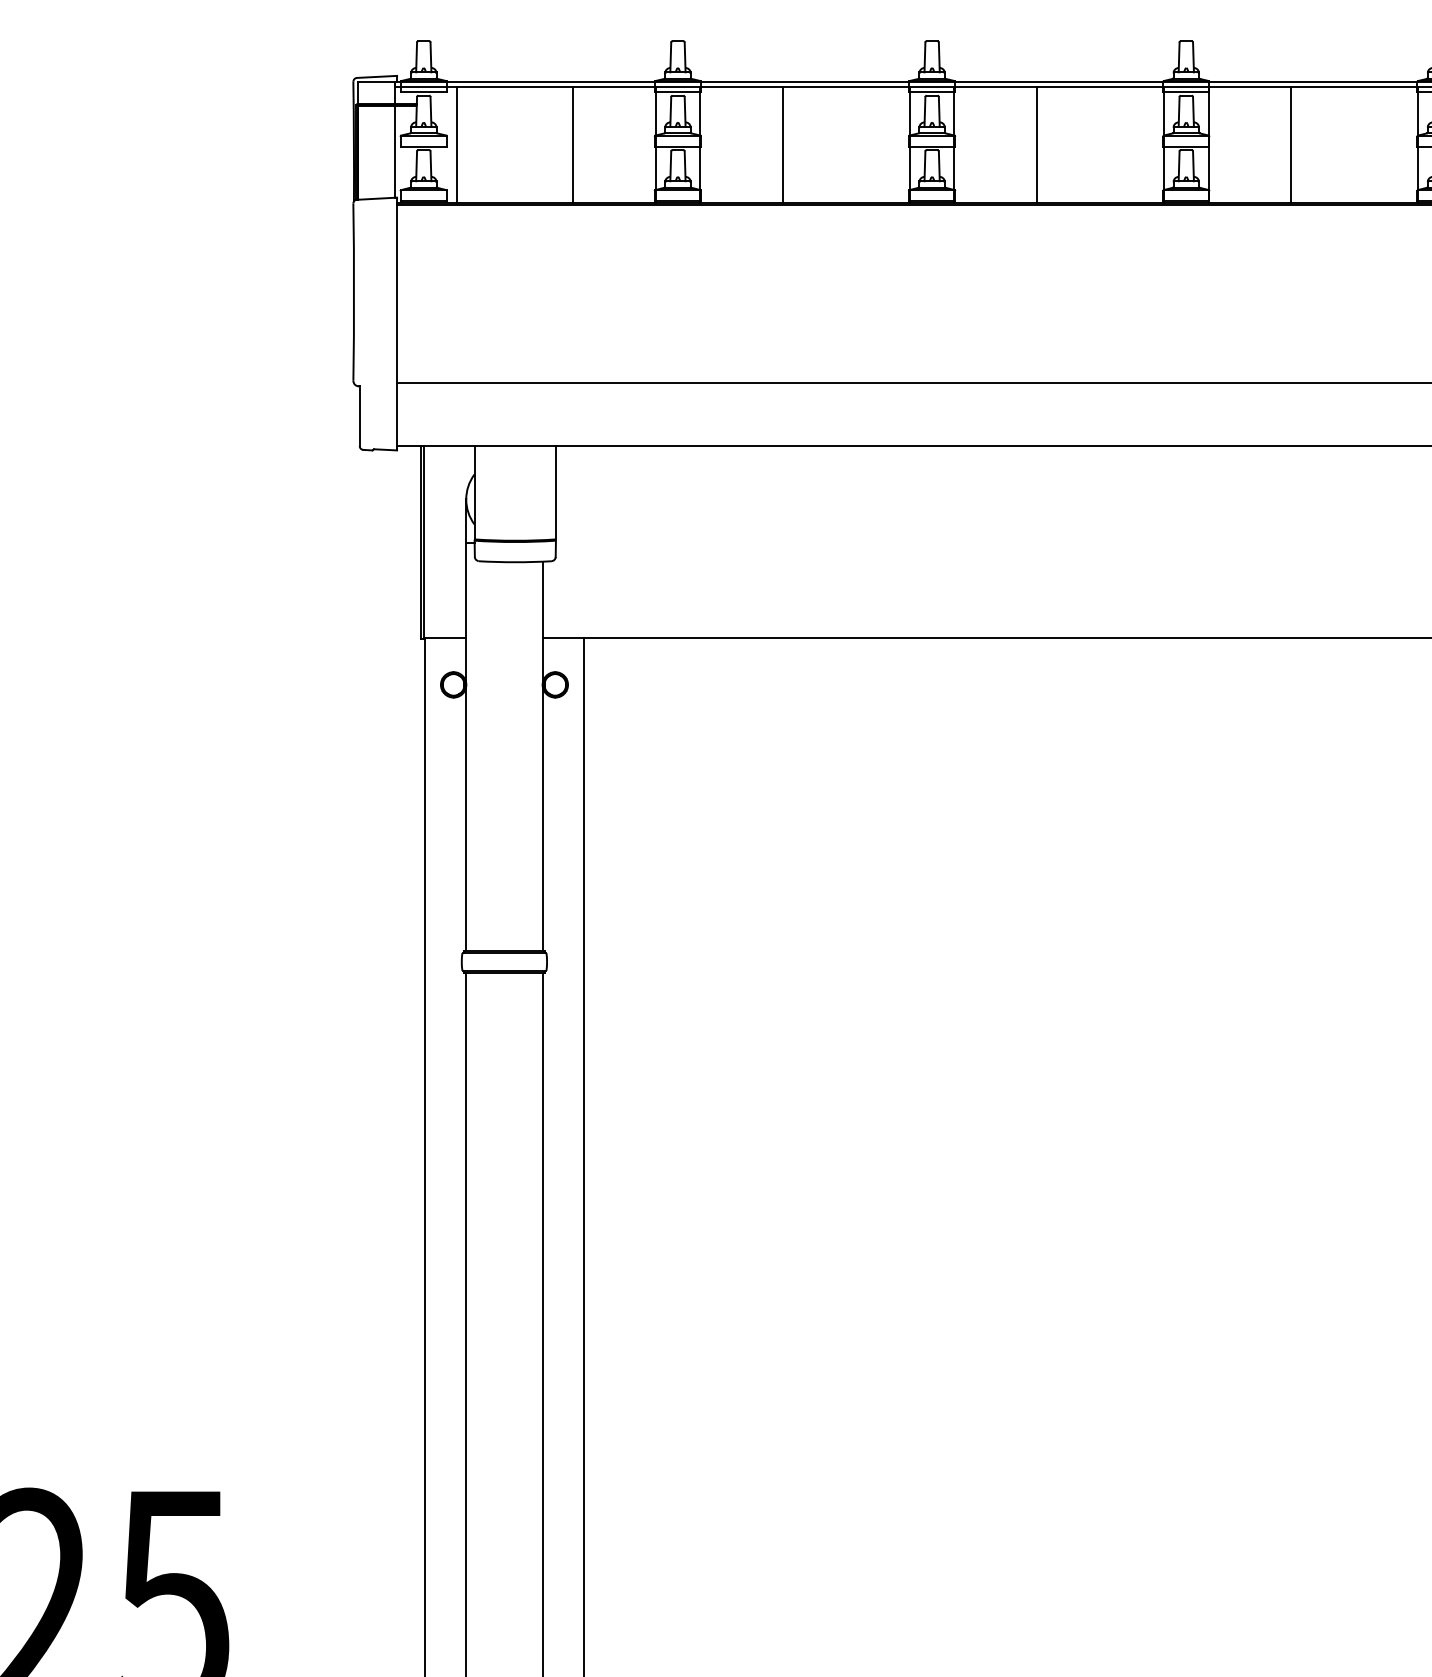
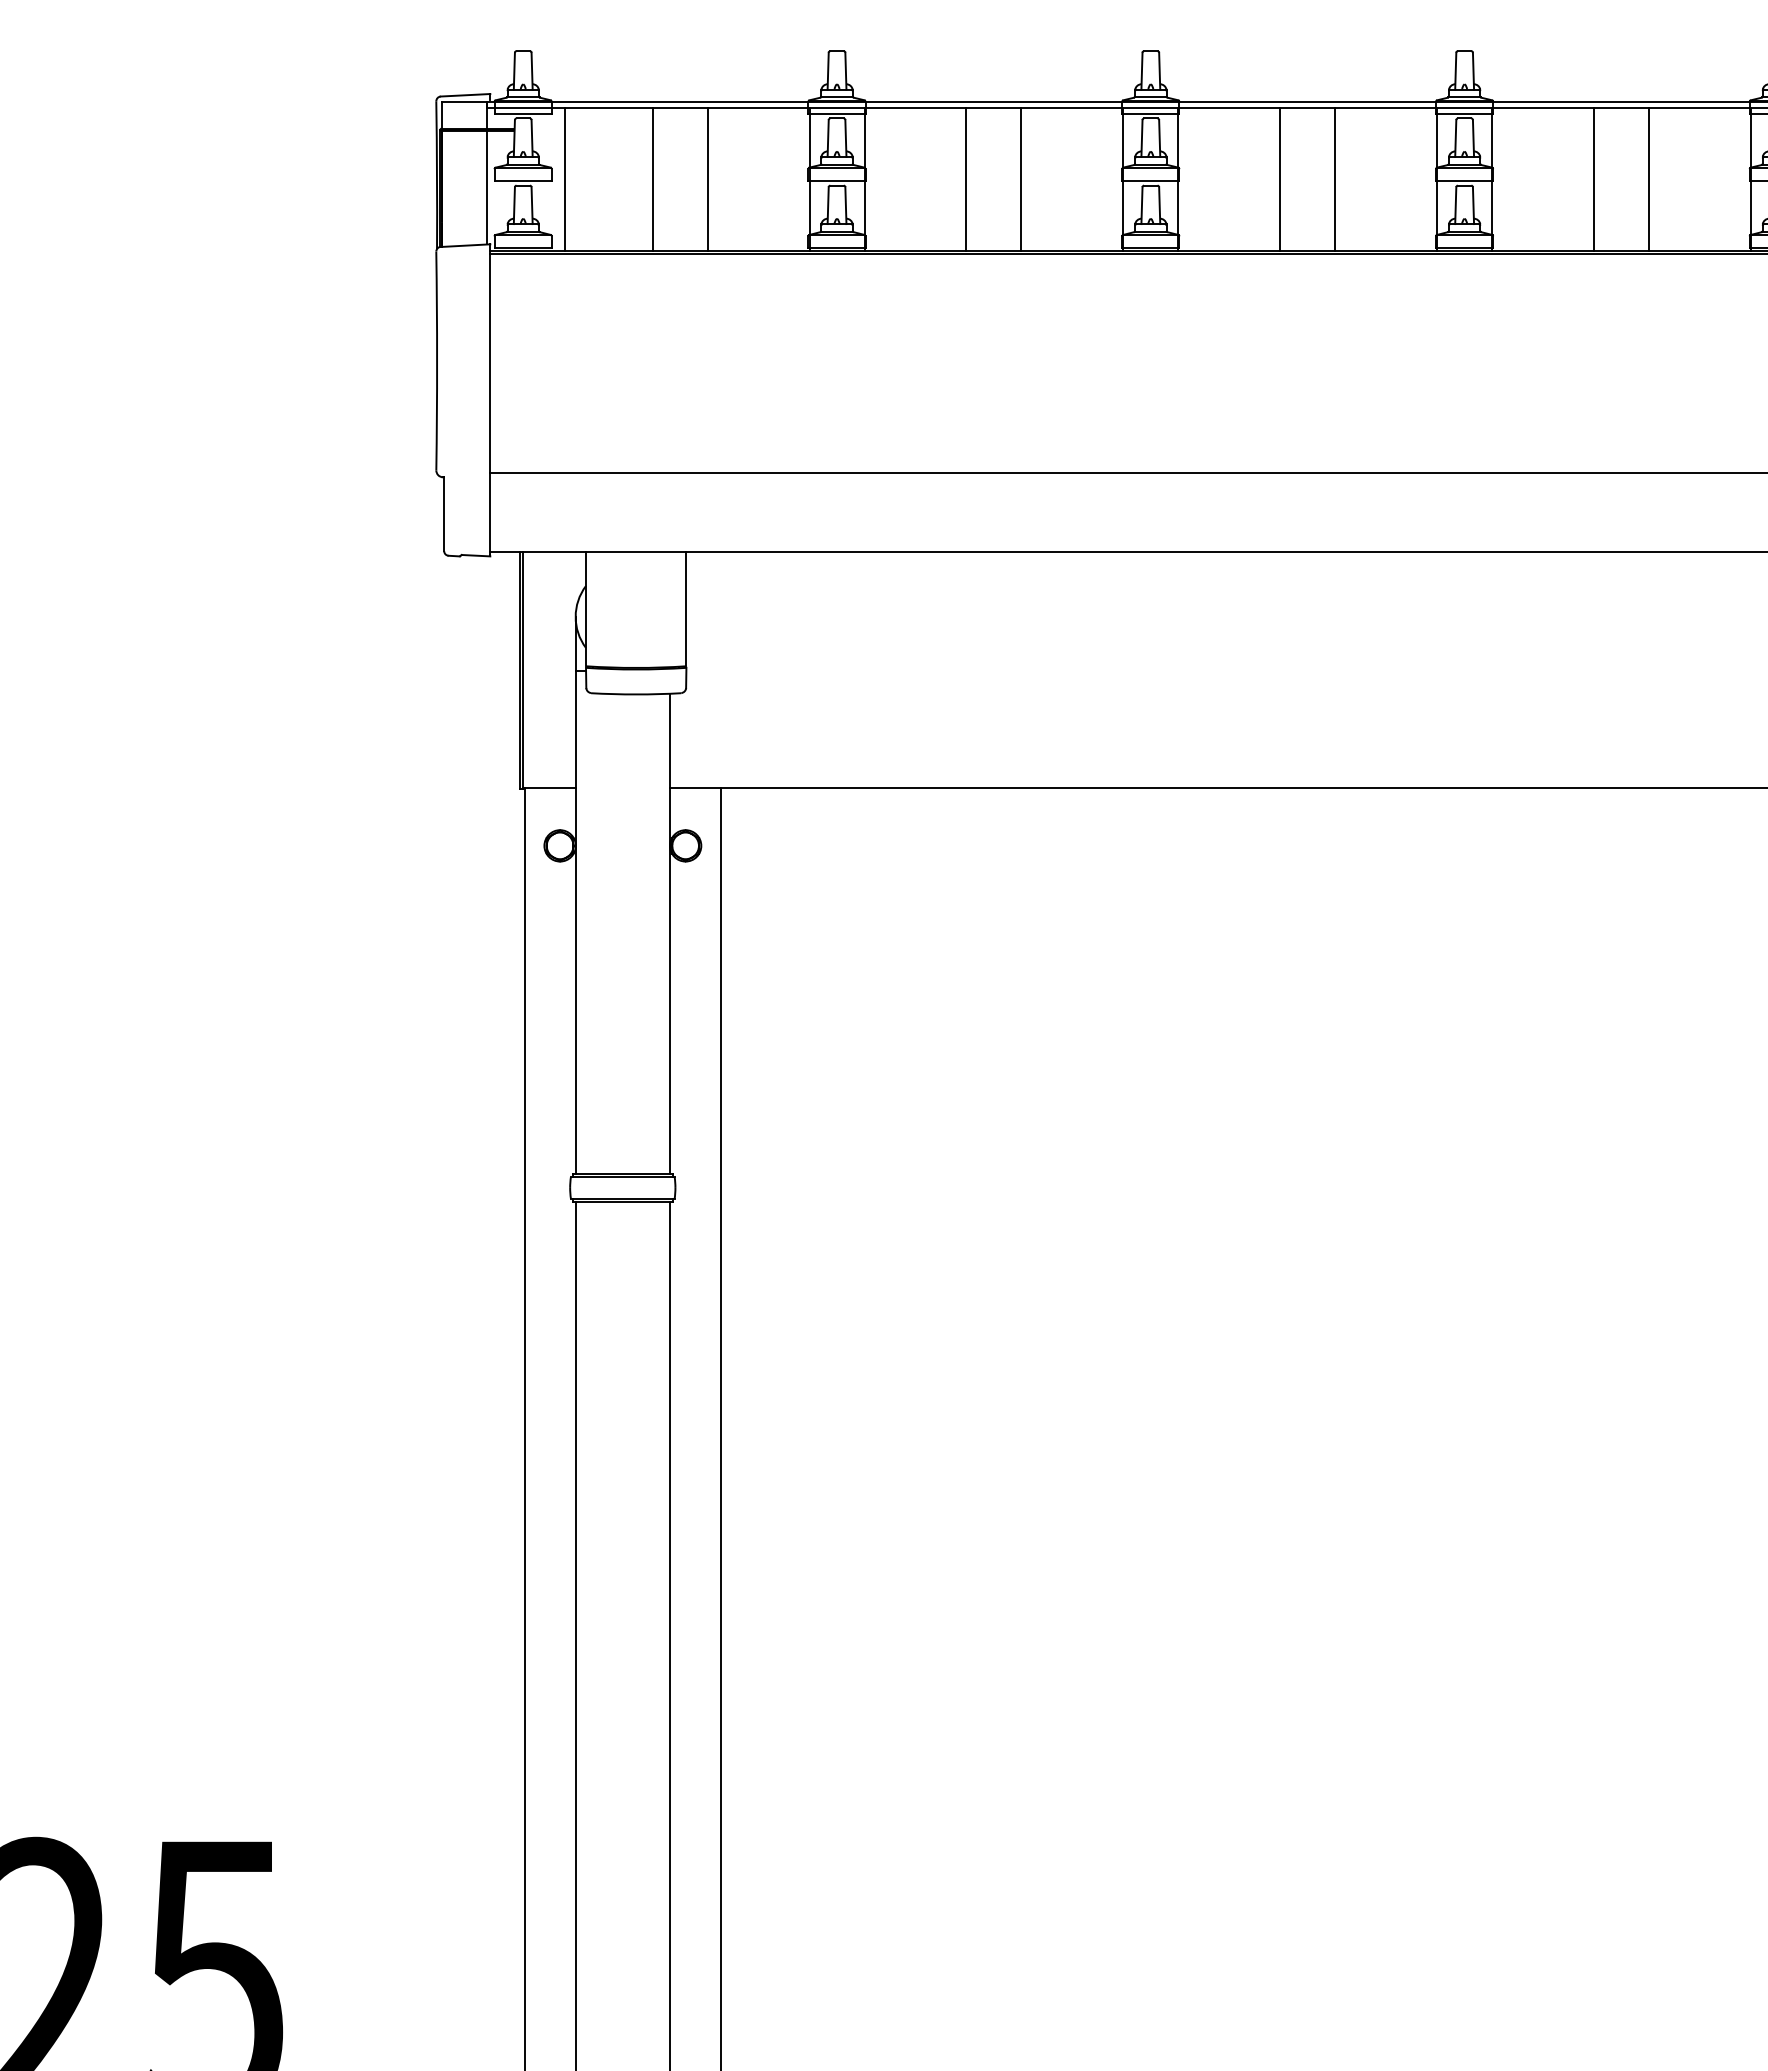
line: (528, 144) -> (652, 178), added
line: (827, 144) -> (1021, 178), added
line: (1081, 144) -> (1335, 178), added
line: (1335, 144) -> (1648, 178), added

